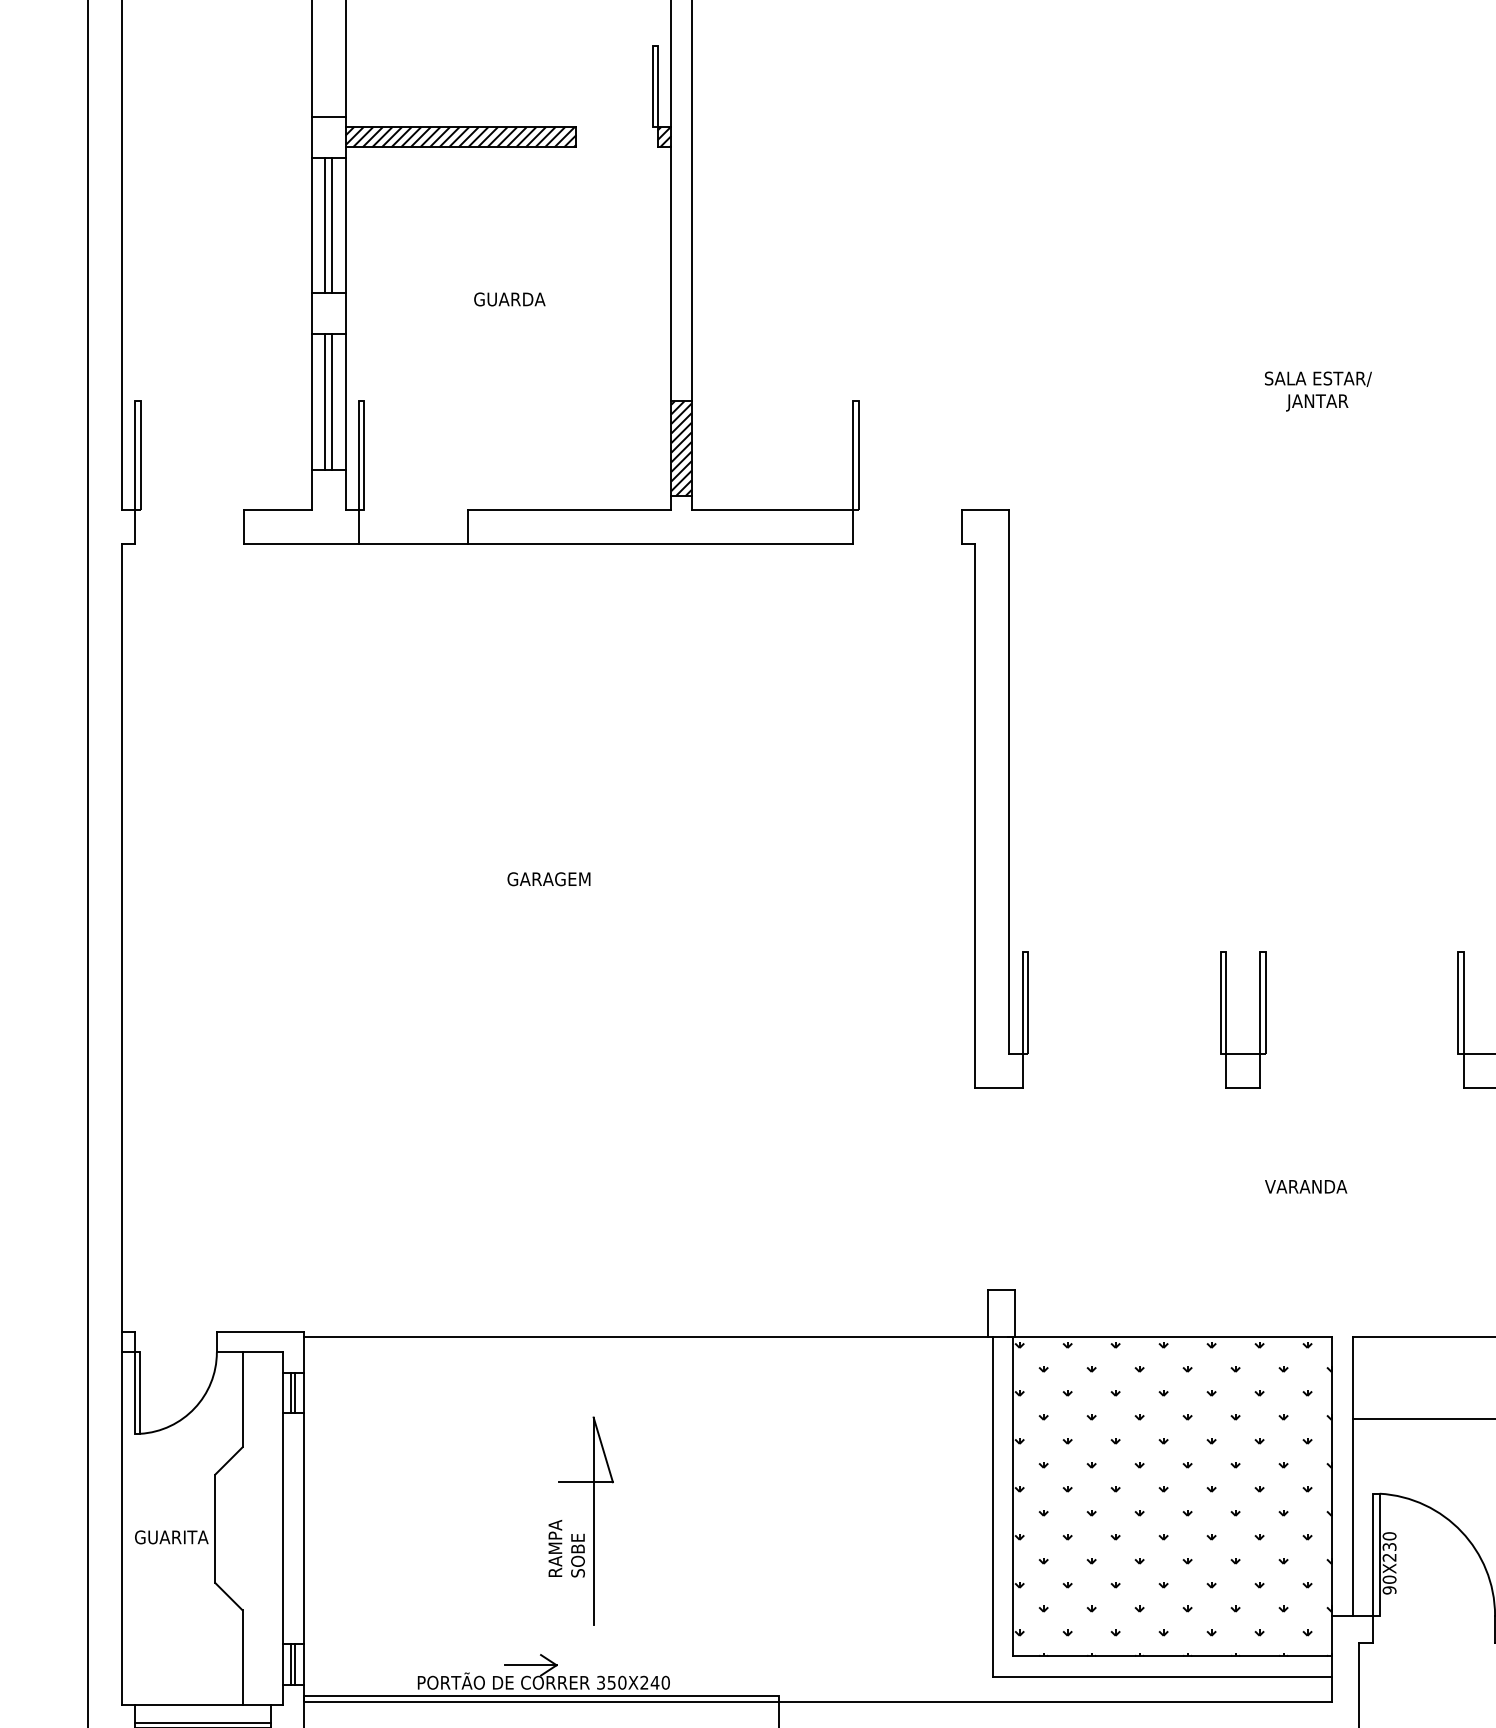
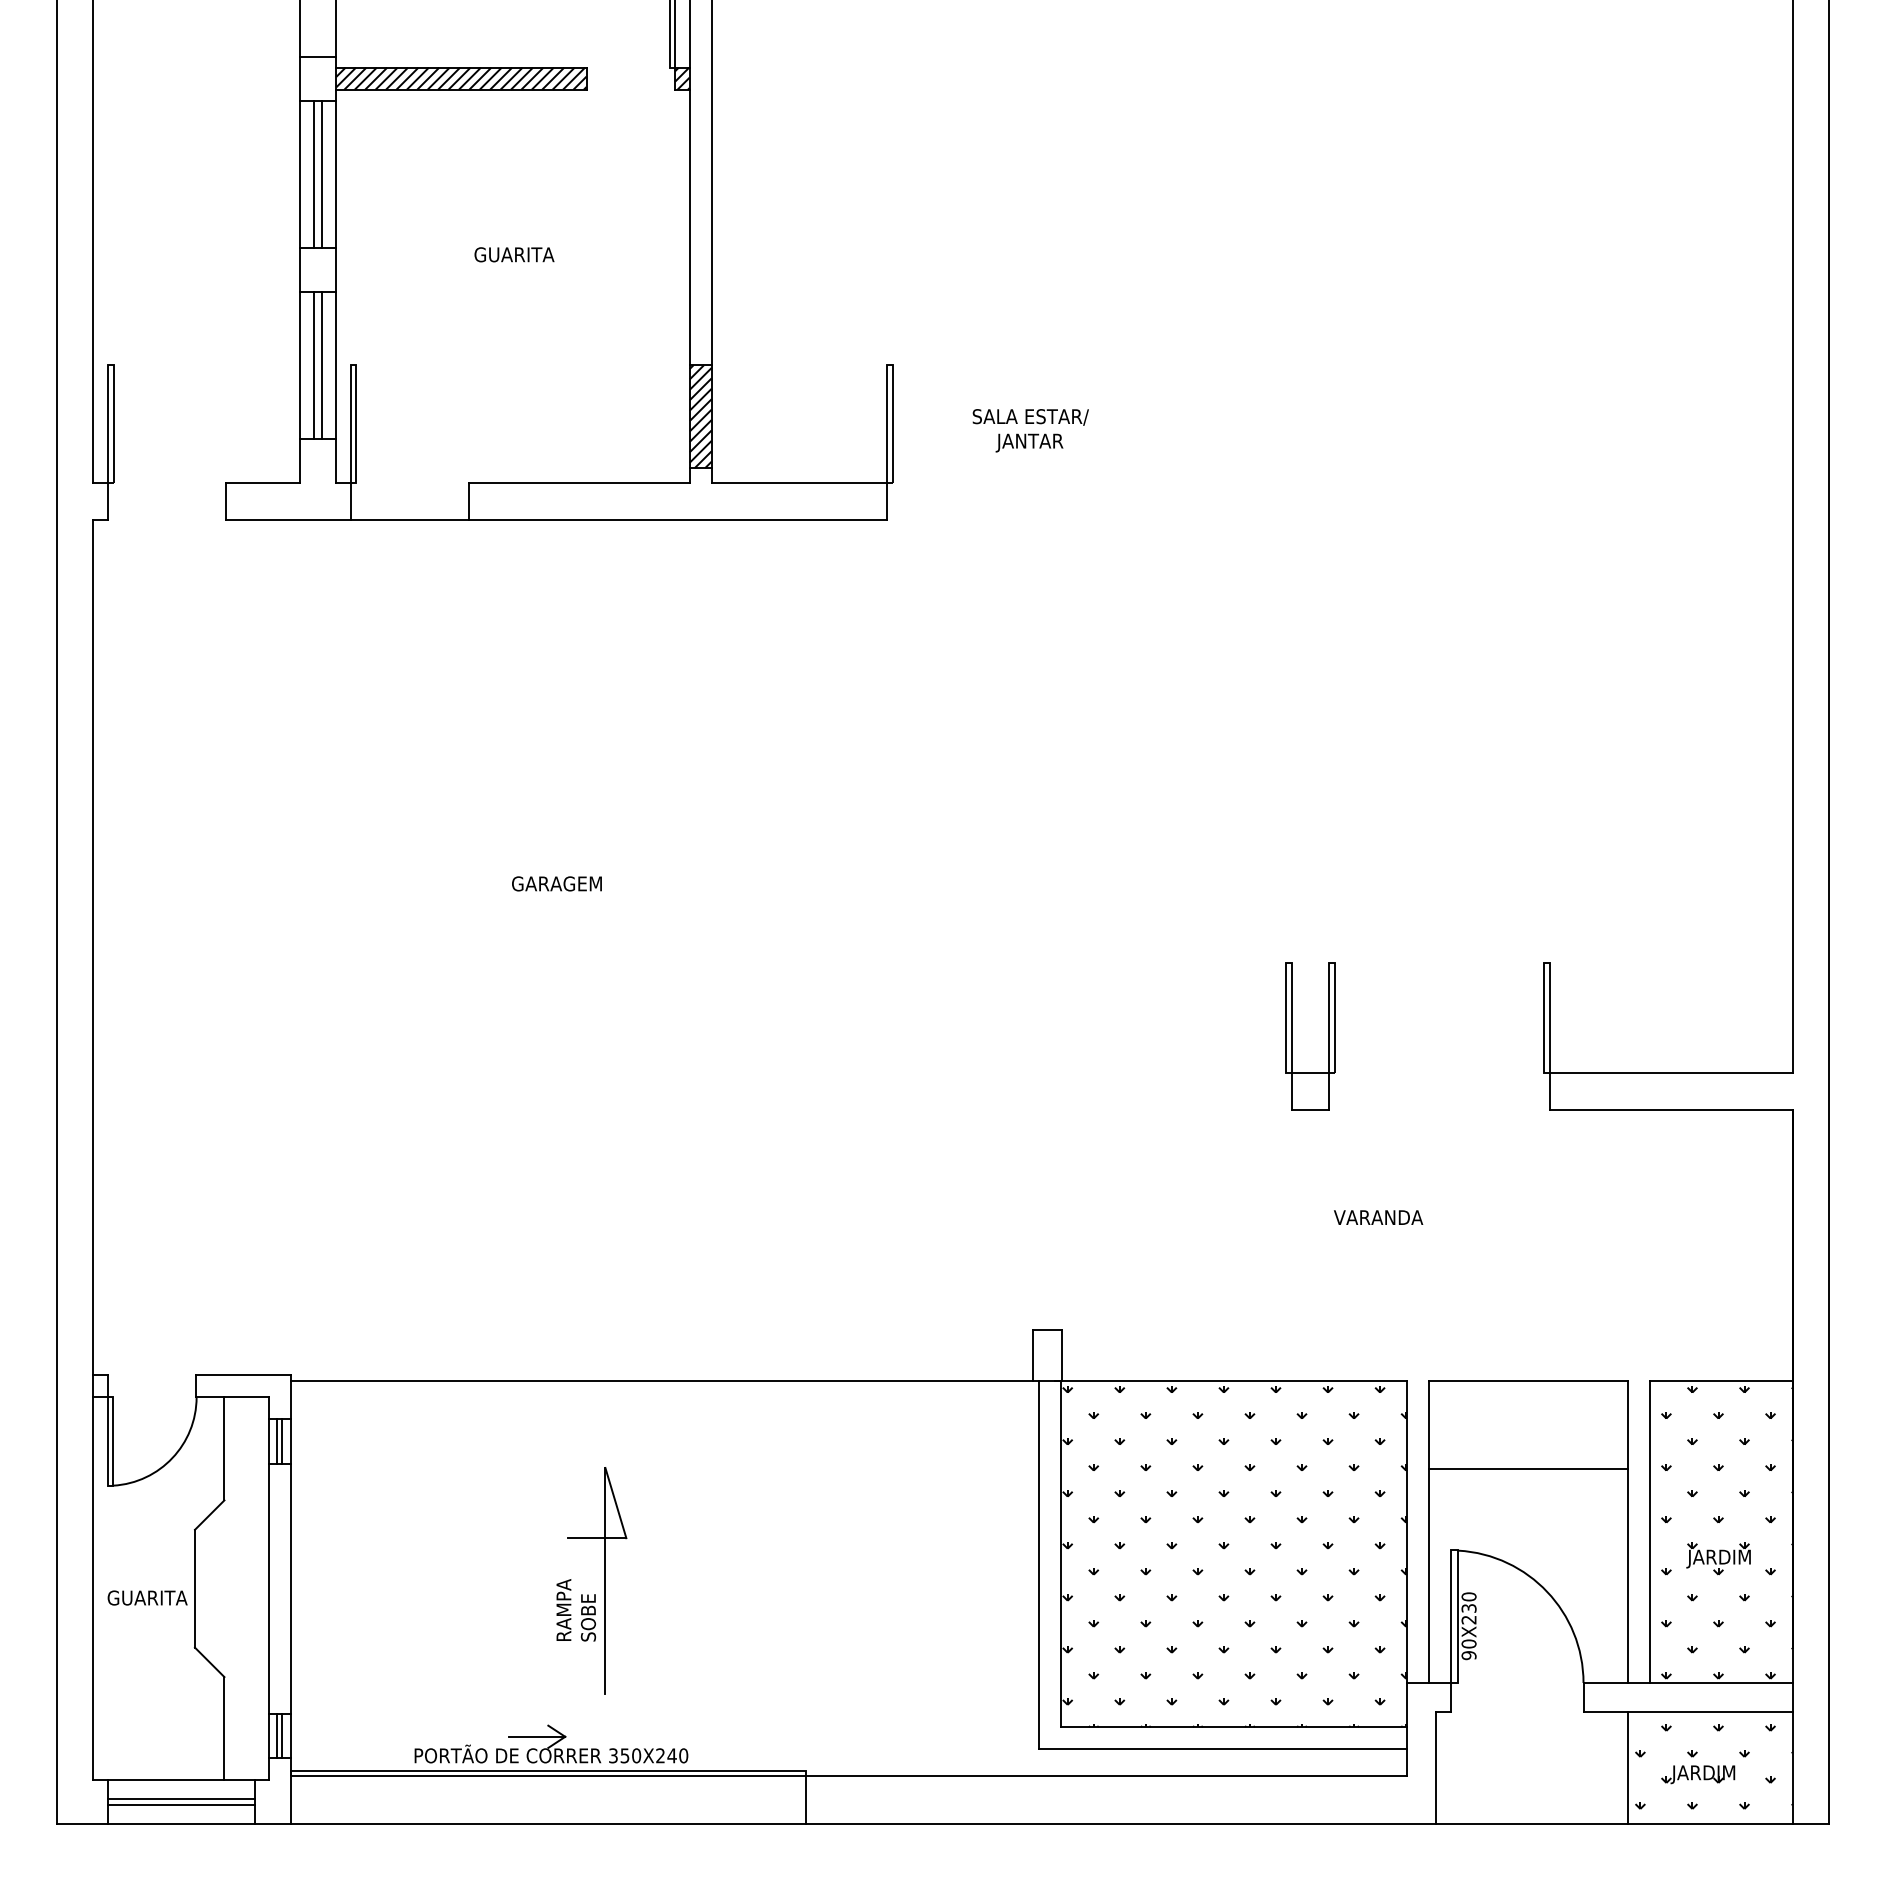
text: (509, 299) -> (514, 254), GUARDA -> GUARITA
text: (1318, 391) -> (1030, 430), moved
part: (994, 798) -> (1040, 796), removed

